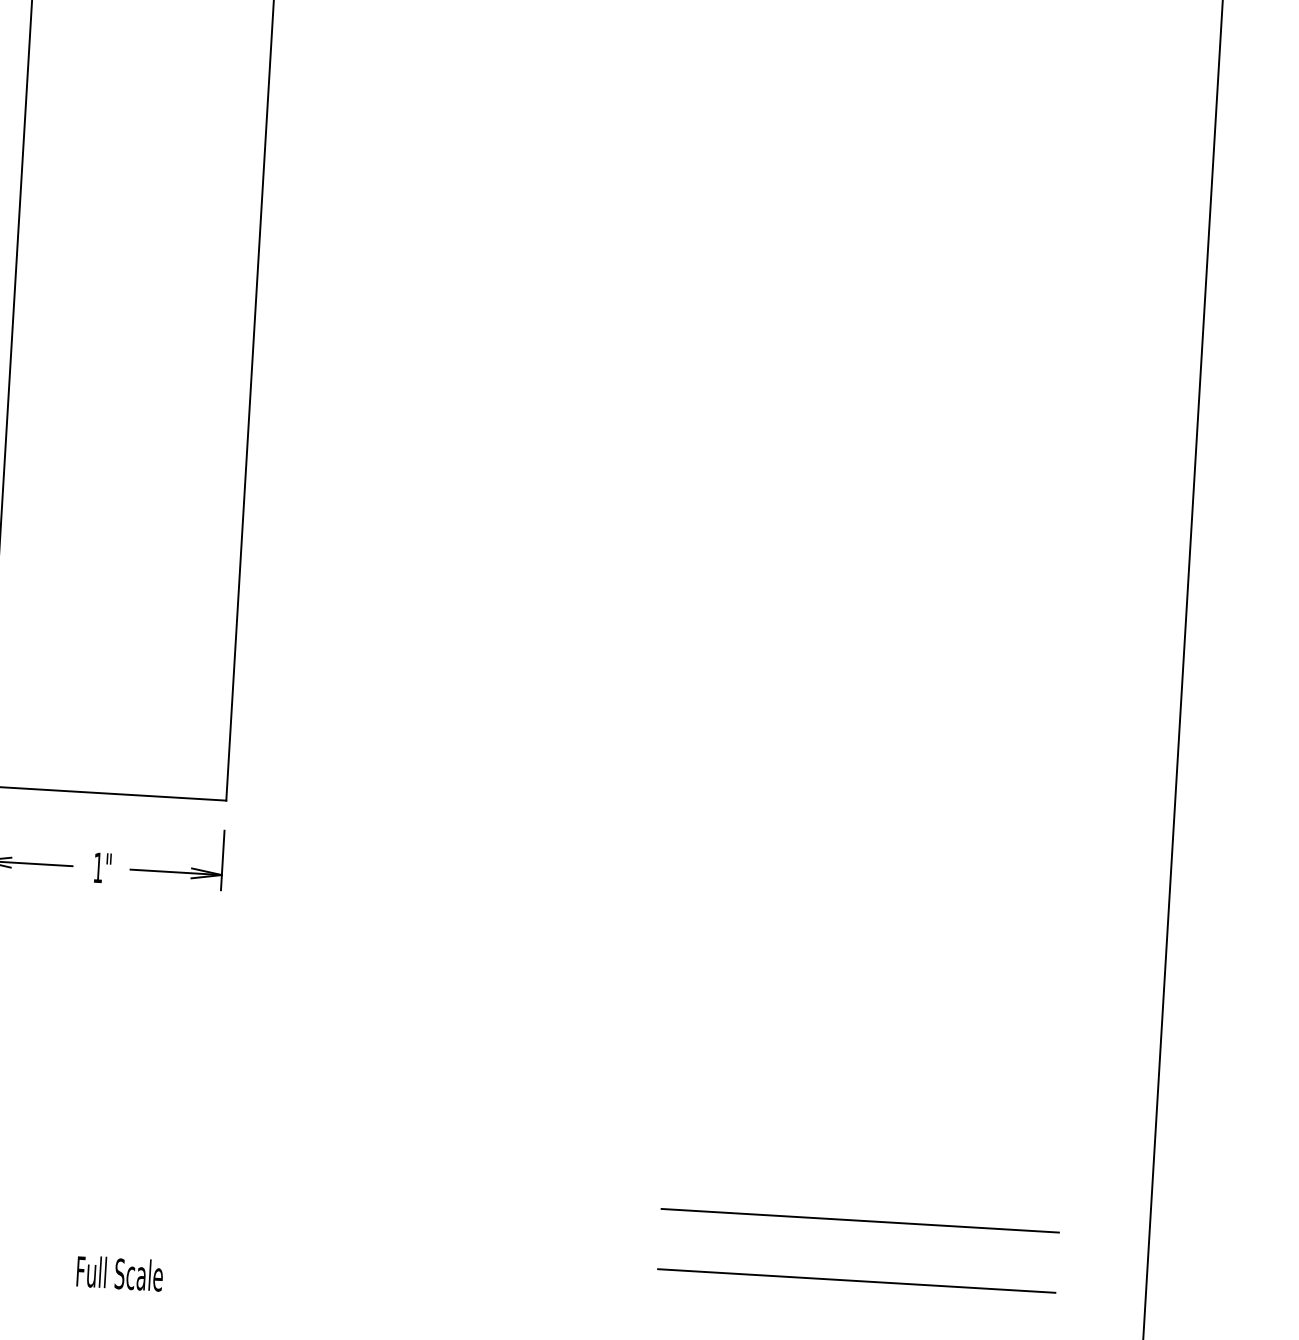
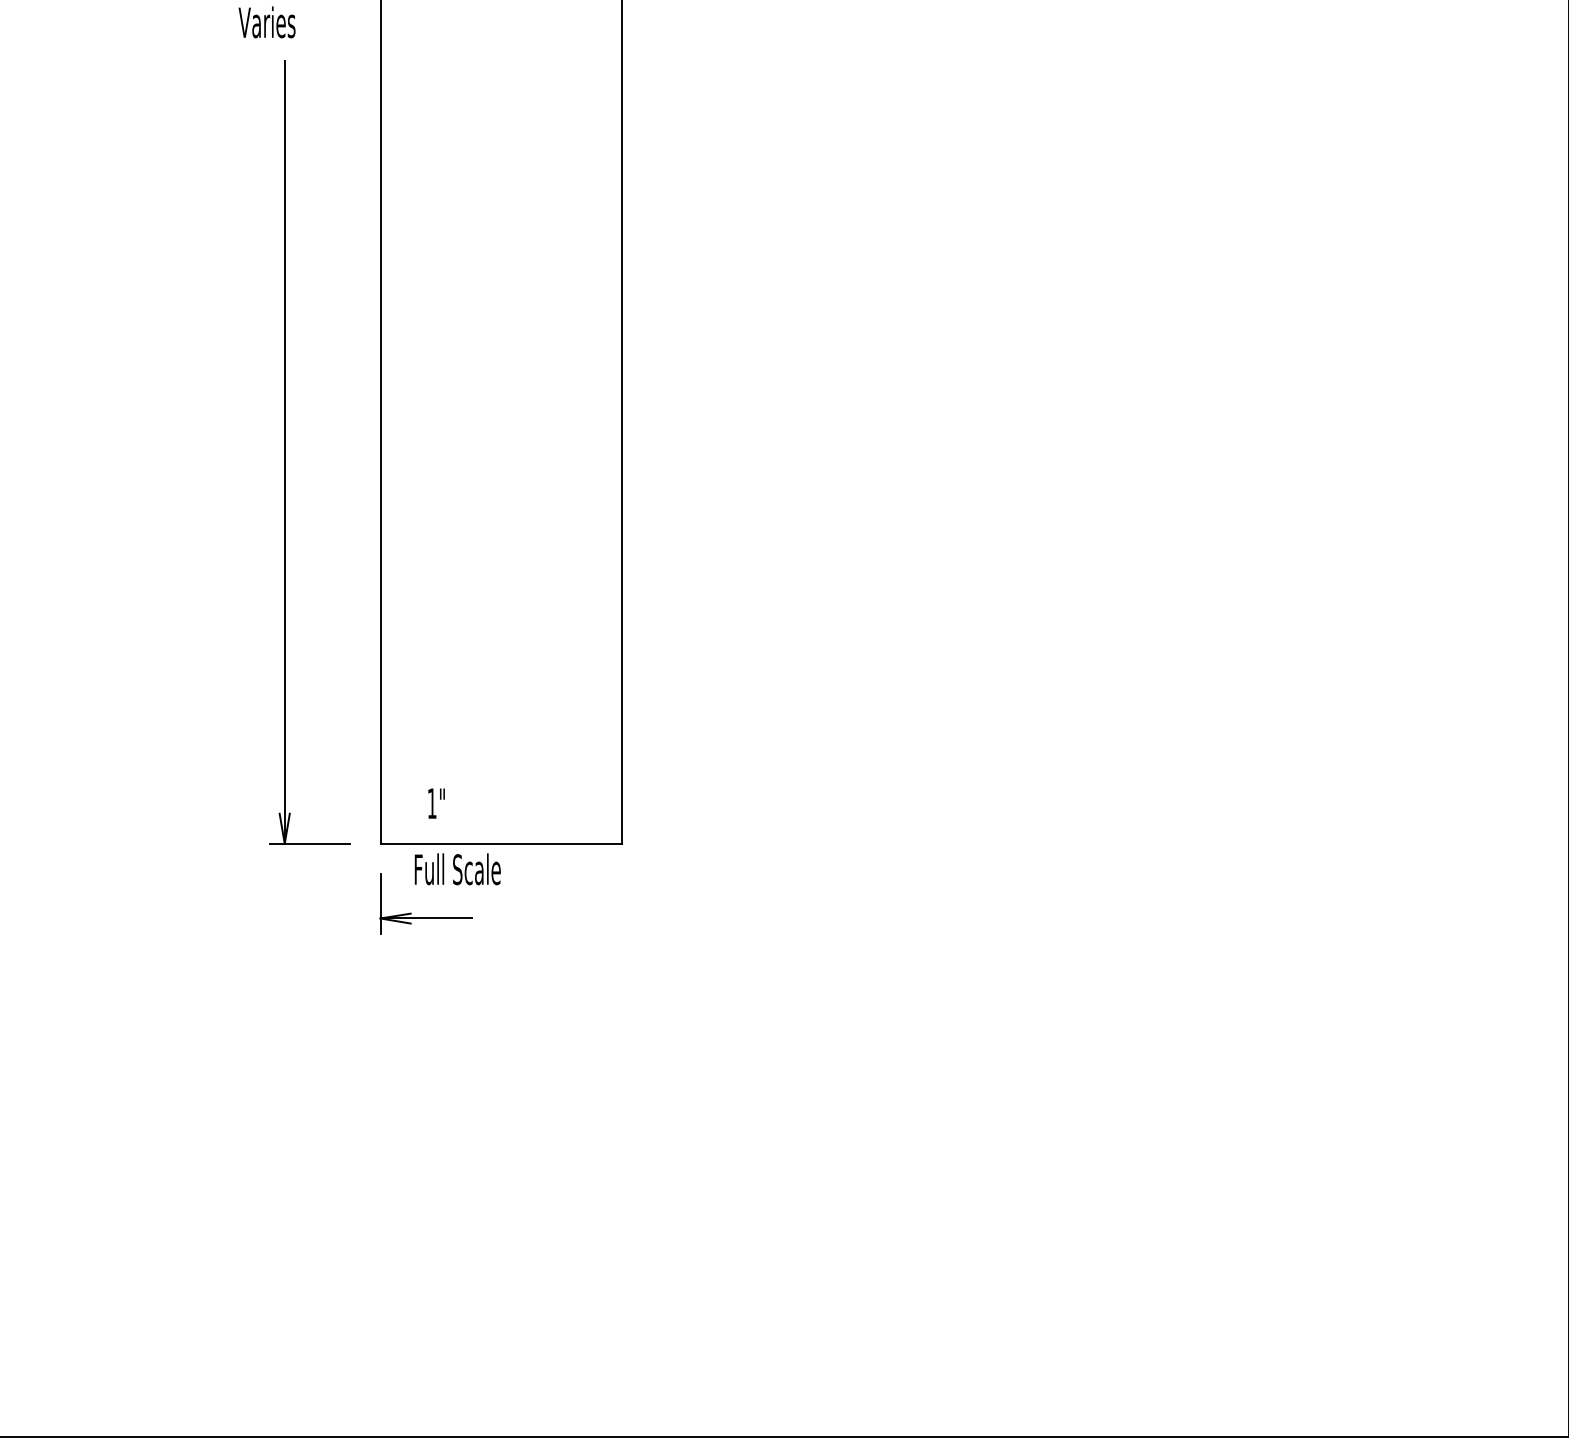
text: (102, 868) -> (436, 803), moved
part: (175, 871) -> (575, 917), removed
line: (860, 1220) -> (1279, 1225), removed
text: (119, 1273) -> (457, 869), moved
line: (856, 1281) -> (1279, 1286), removed

